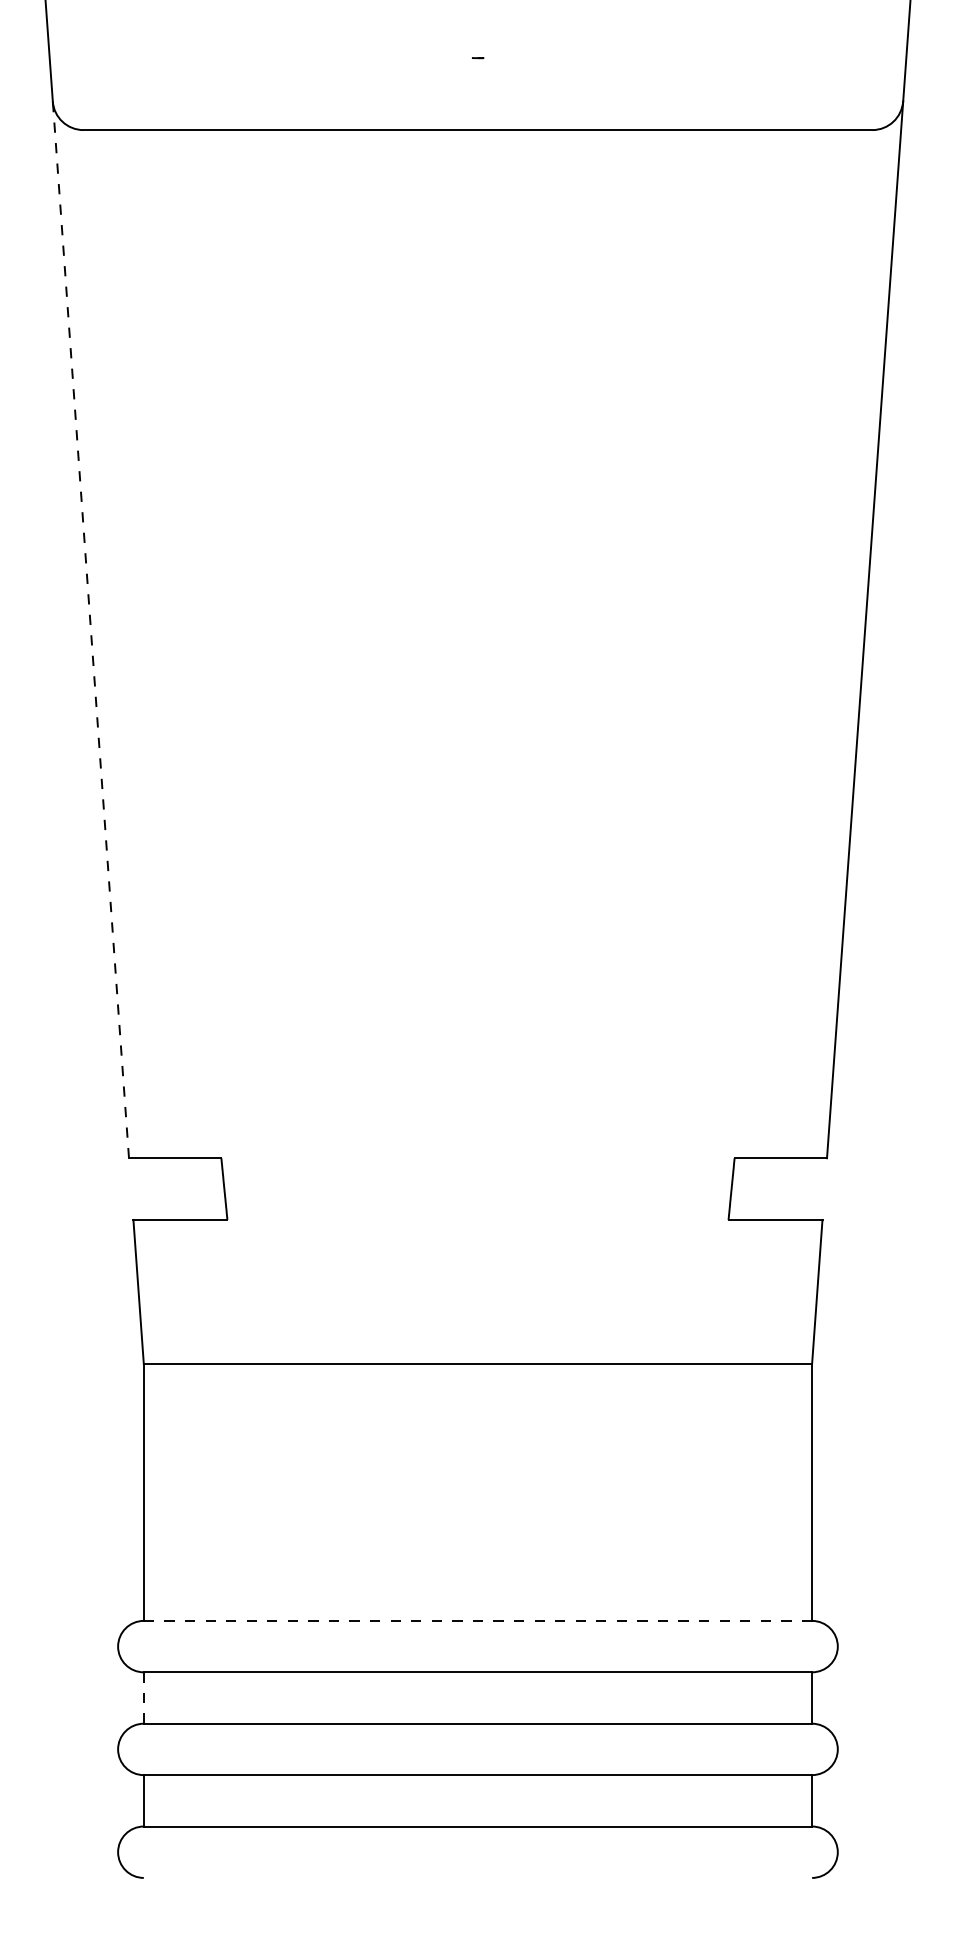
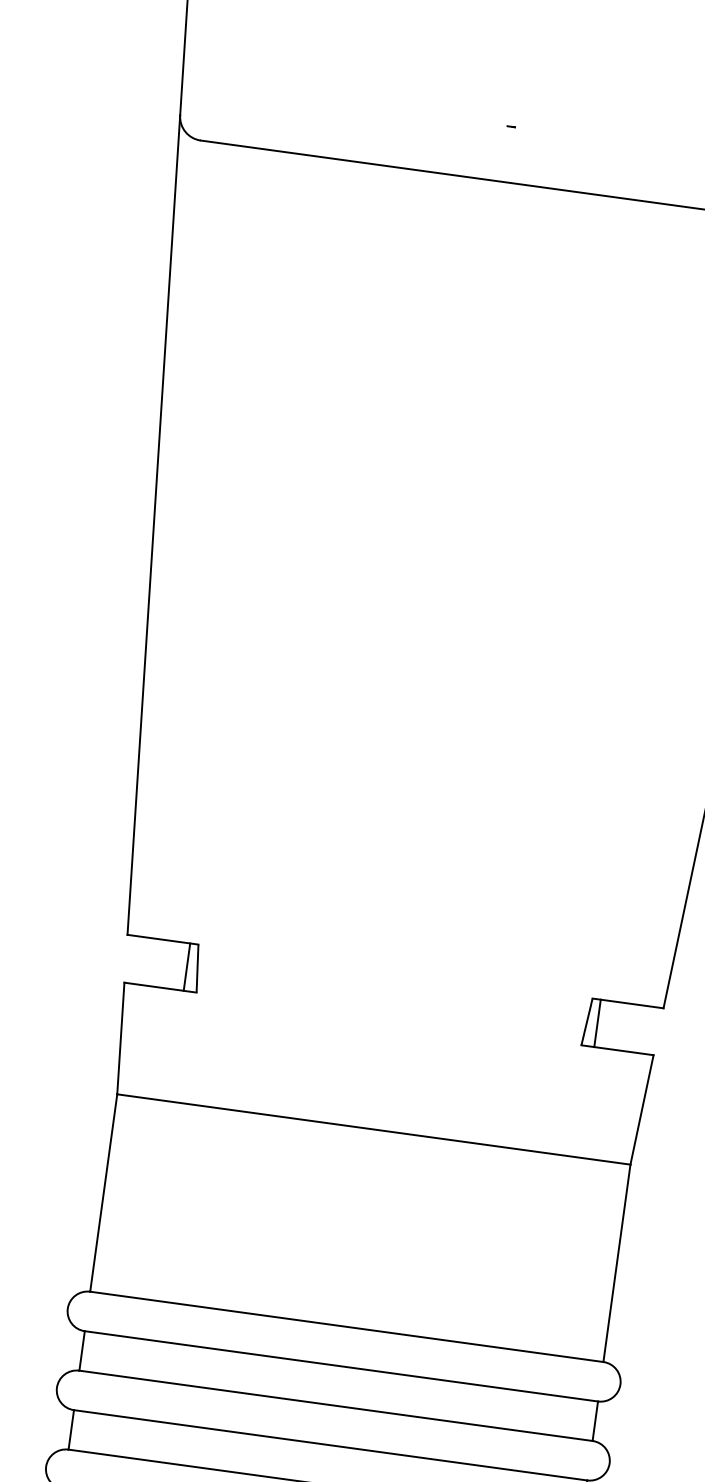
line: (90, 629) -> (153, 524), dashed -> solid
line: (210, 1188) -> (186, 966), added
line: (745, 1188) -> (597, 1022), added
line: (478, 1620) -> (347, 1326), dashed -> solid
line: (143, 1698) -> (81, 1351), dashed -> solid

